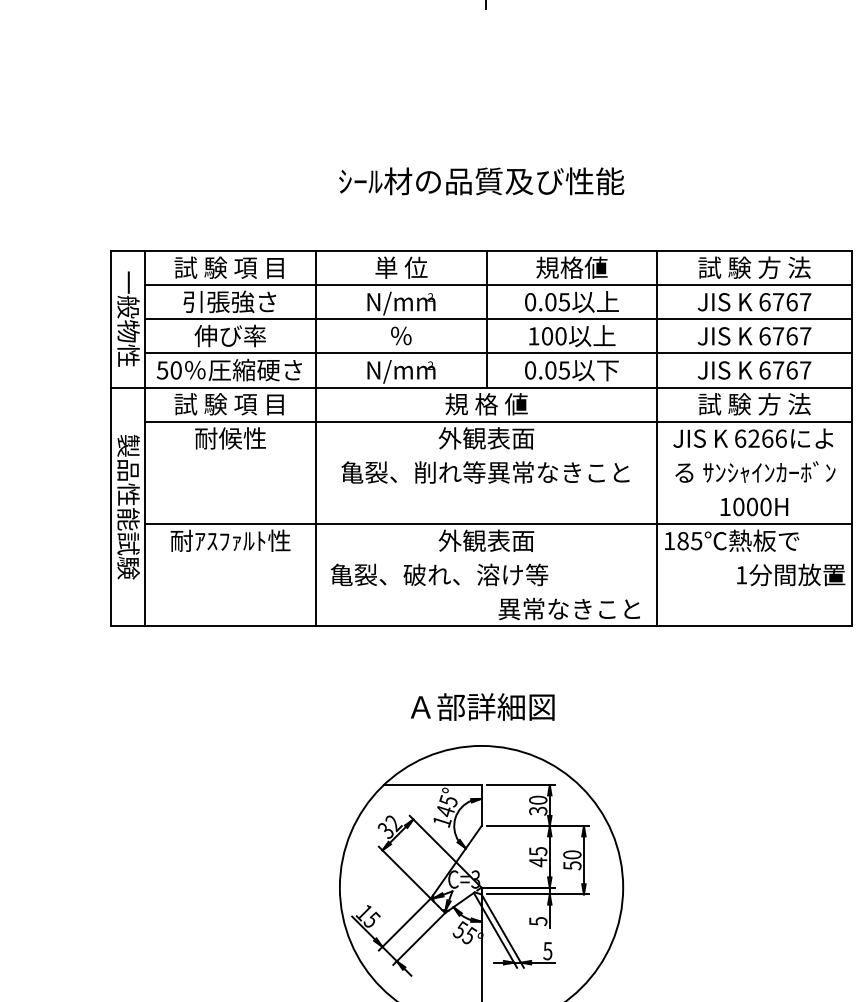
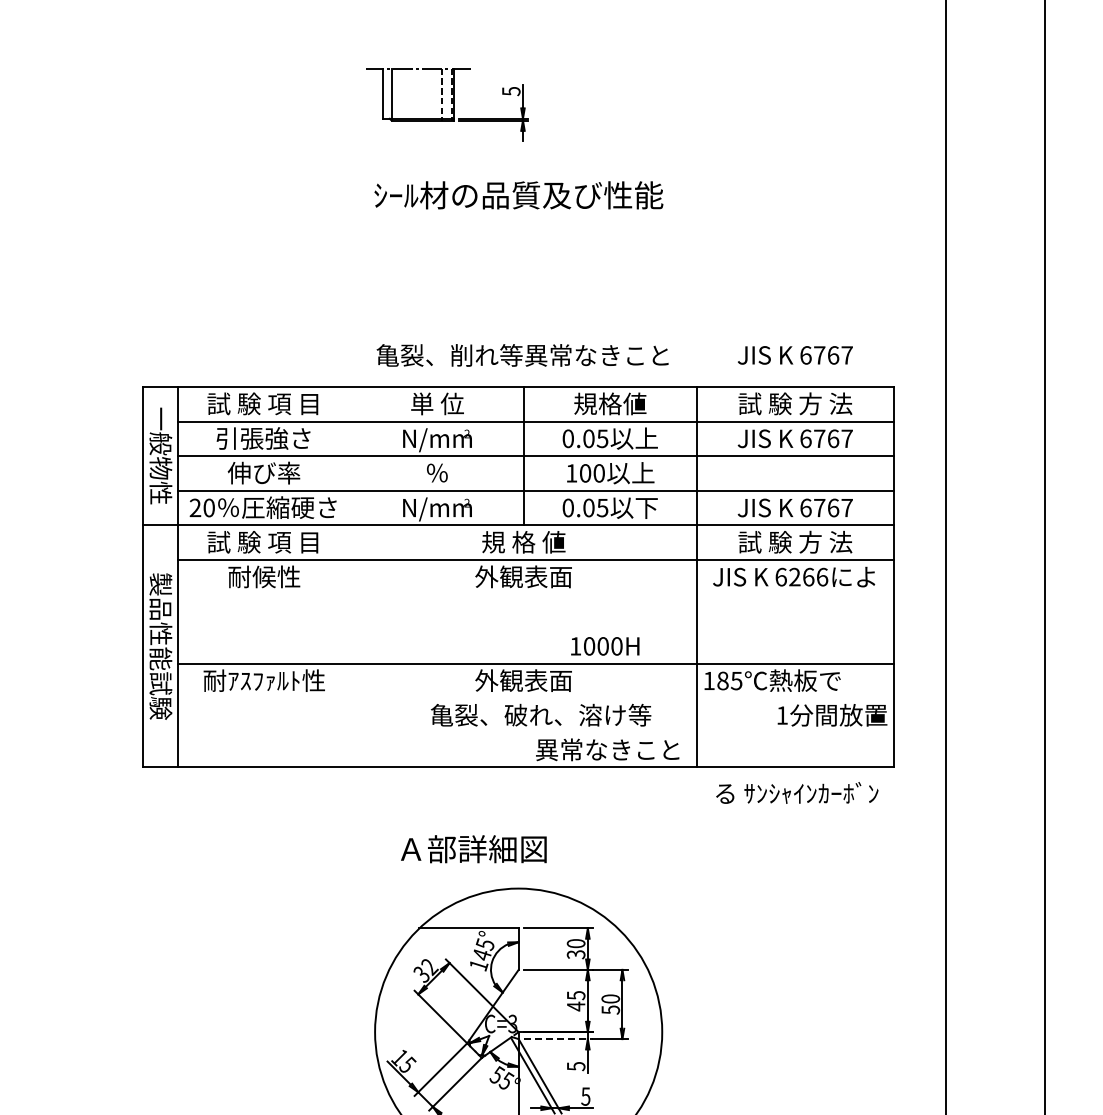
text: (481, 181) -> (518, 195), moved
text: (754, 336) -> (795, 355), moved
text: (162, 369) -> (195, 507), 50 -> 20
line: (315, 438) -> (350, 576), removed
text: (755, 471) -> (797, 792), moved
text: (485, 472) -> (522, 355), moved
text: (754, 507) -> (605, 646), moved
text: (439, 574) -> (541, 714), moved
text: (482, 707) -> (473, 849), moved
line: (520, 894) -> (558, 1039), solid -> dashed

